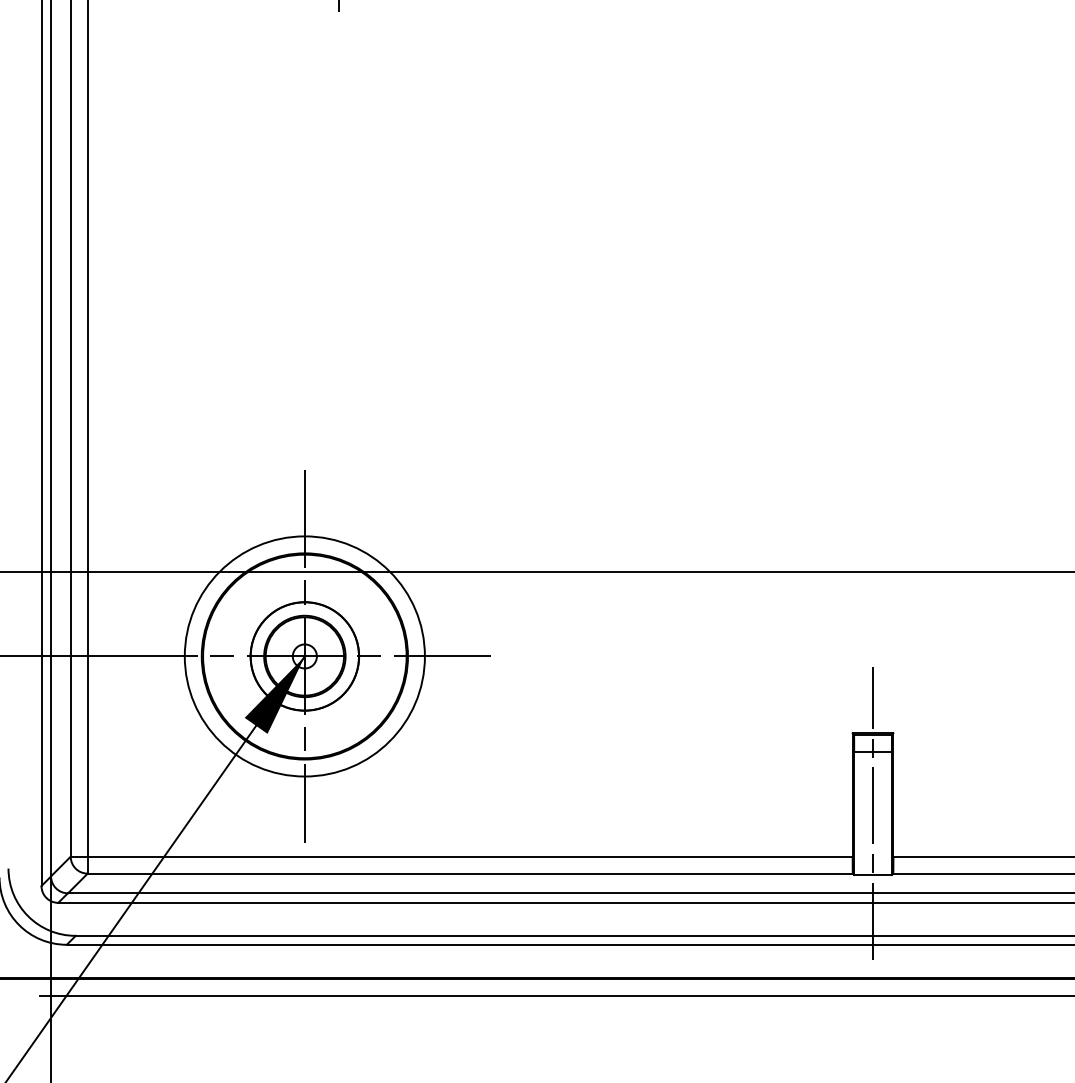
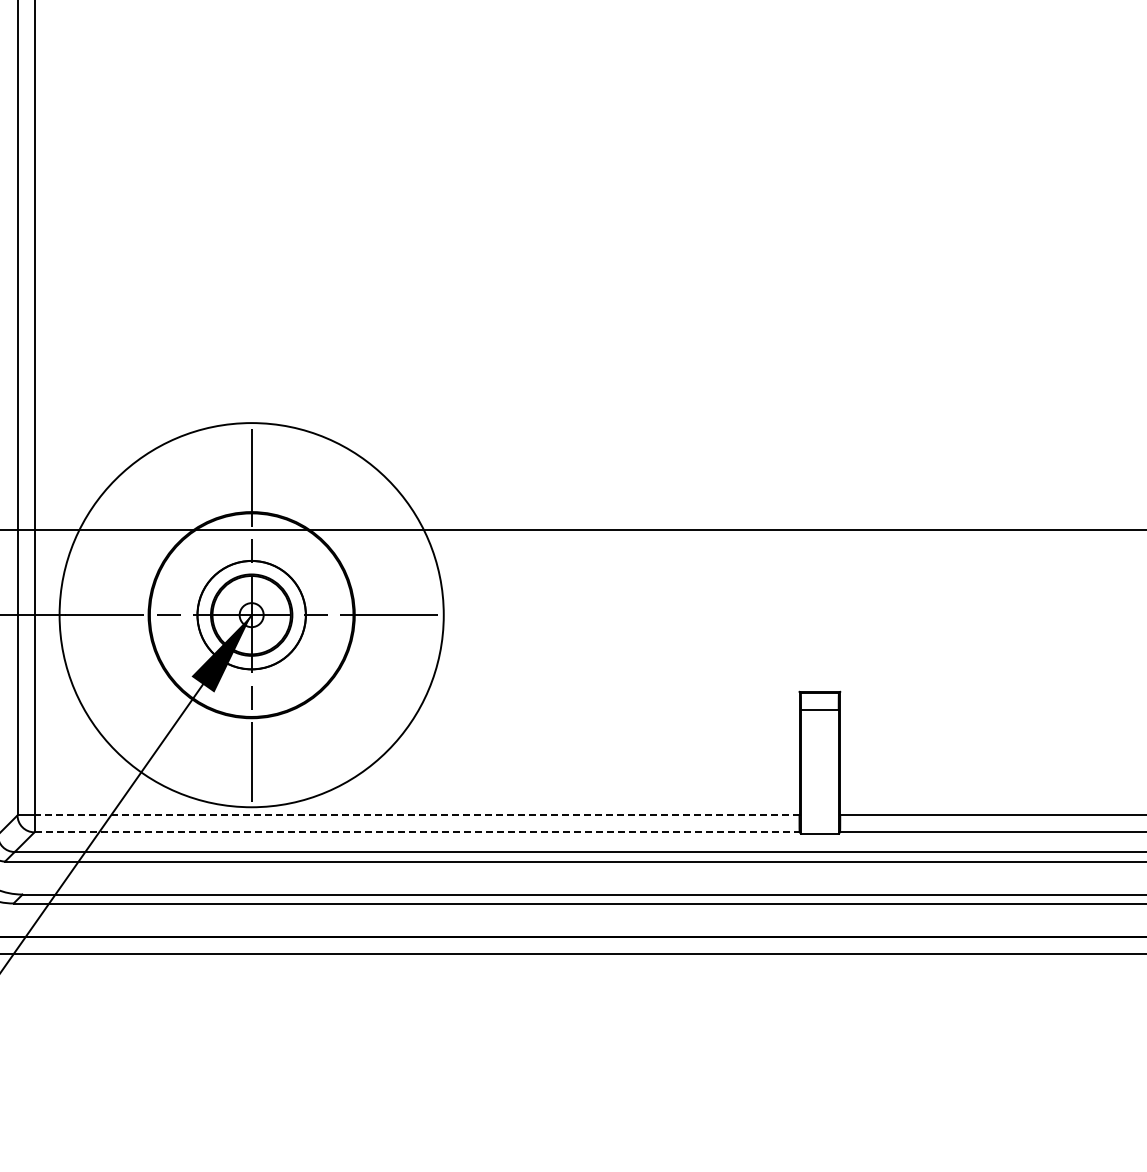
circle: (304, 656) -> (251, 615), size x1.6
line: (872, 812) -> (819, 771), removed
line: (470, 856) -> (417, 815), solid -> dashed
line: (470, 873) -> (417, 832), solid -> dashed

